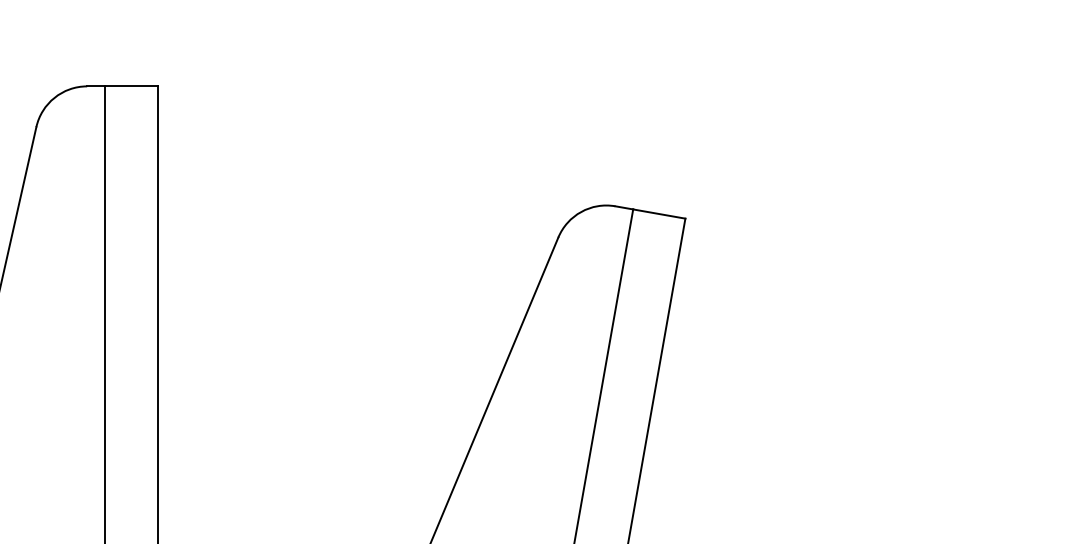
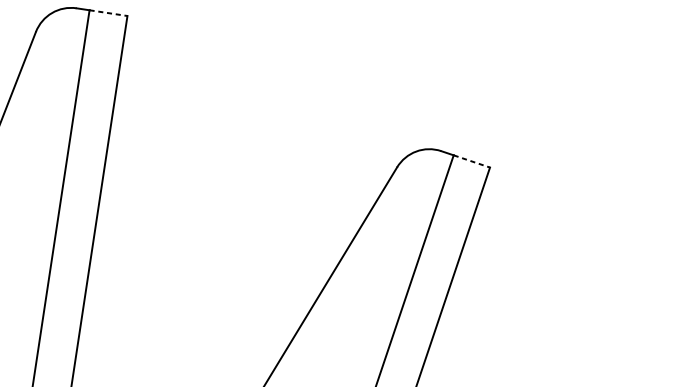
line: (131, 86) -> (108, 13), solid -> dashed
line: (659, 214) -> (471, 161), solid -> dashed

